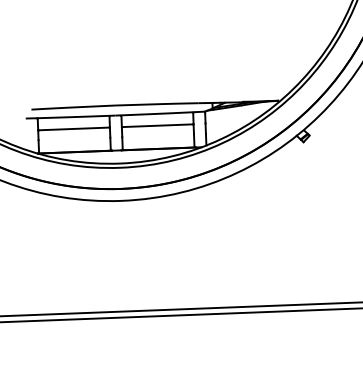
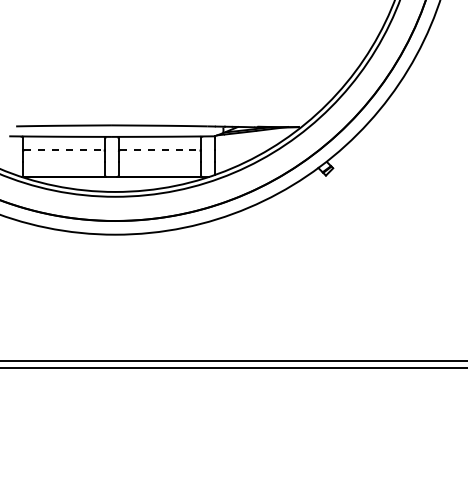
line: (157, 125) -> (159, 150), solid -> dashed
line: (74, 129) -> (64, 150), solid -> dashed

